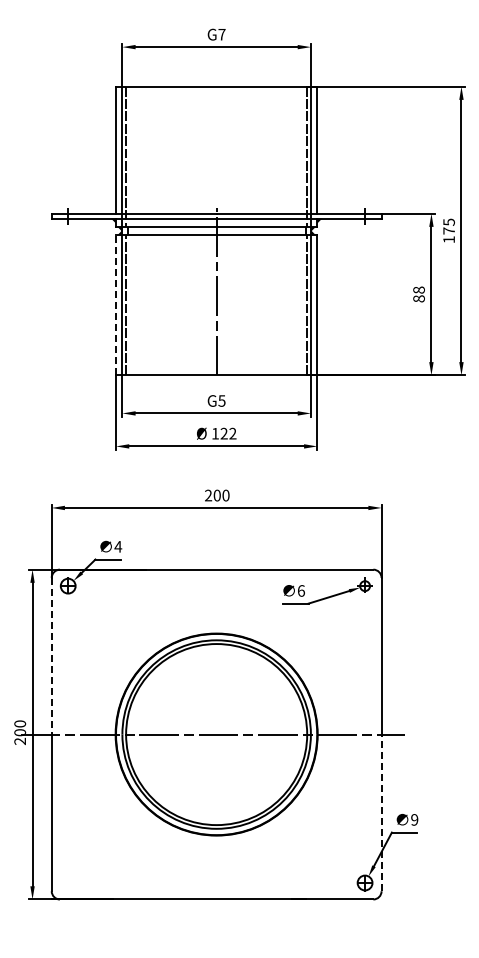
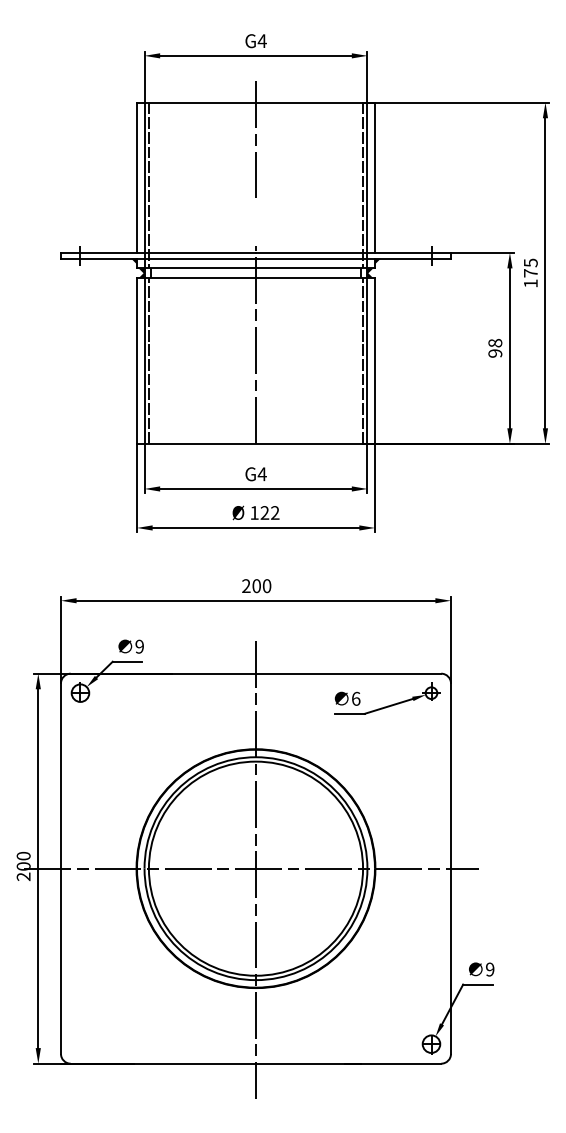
text: (221, 34) -> (261, 40), G7 -> G4
line: (216, 116) -> (255, 137), added
text: (418, 298) -> (494, 353), 88 -> 98
line: (116, 304) -> (137, 360), dashed -> solid
text: (221, 400) -> (261, 473), G5 -> G4
text: (118, 546) -> (139, 646), 4 -> 9
line: (51, 656) -> (60, 776), dashed -> solid
line: (216, 735) -> (255, 869), added
line: (381, 812) -> (450, 960), dashed -> solid

